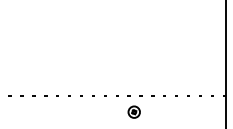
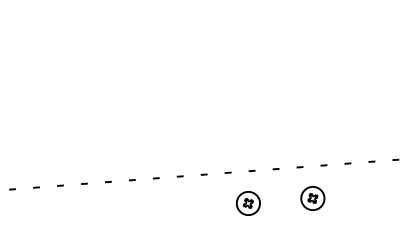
part: (101, 111) -> (246, 202), added

